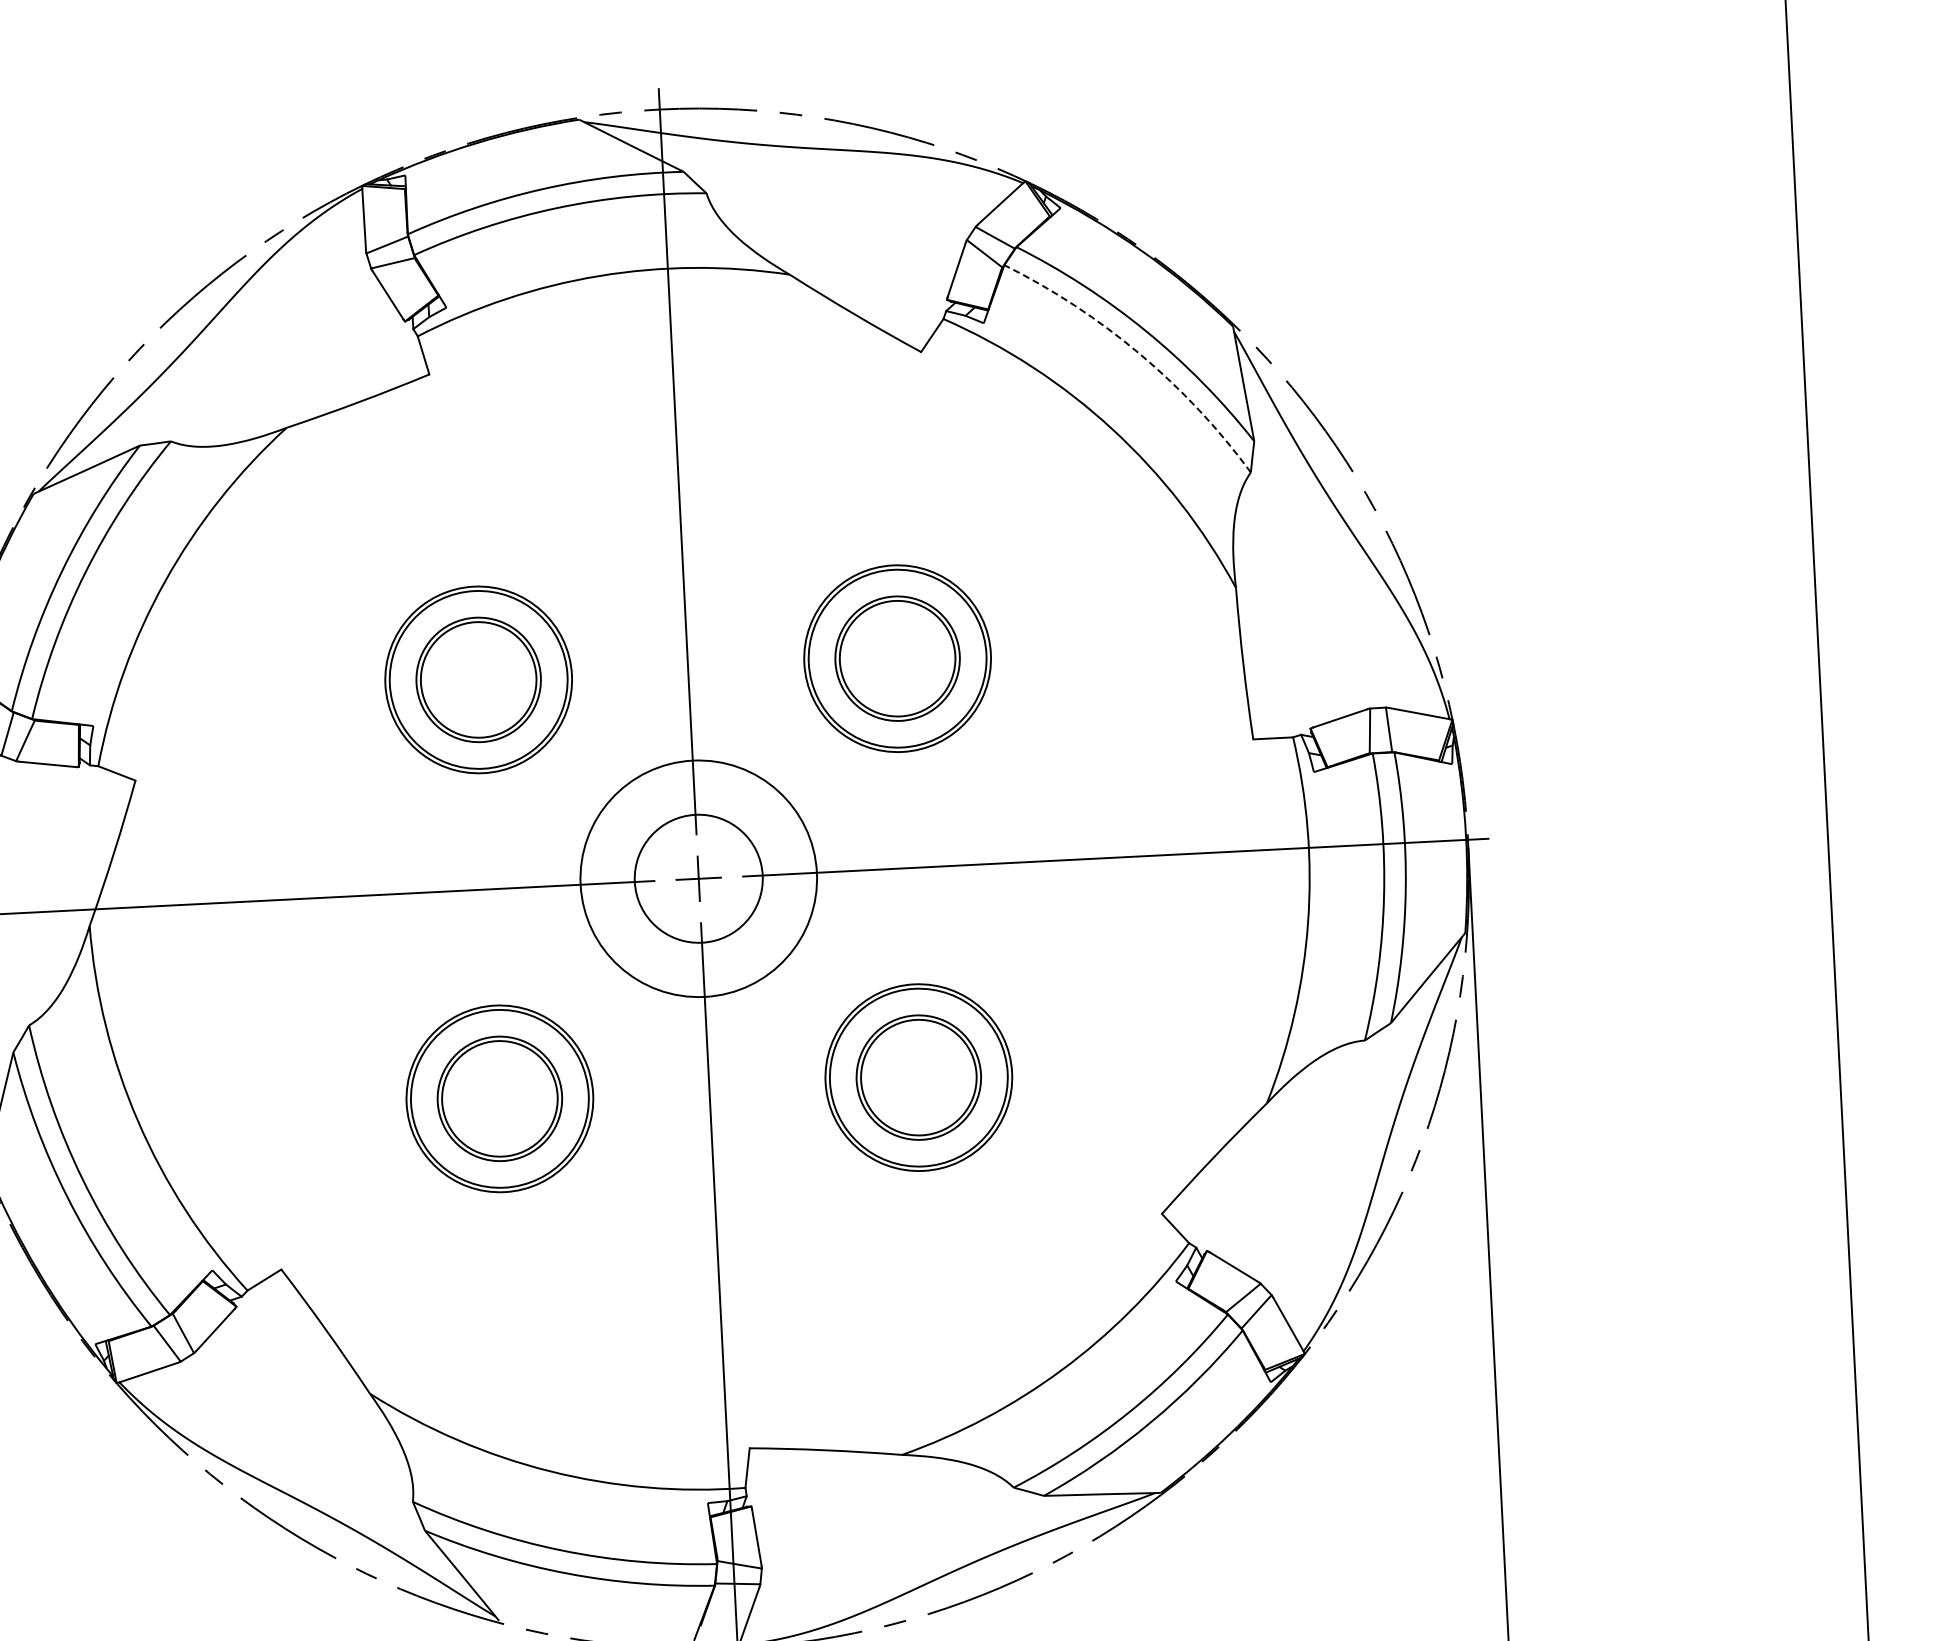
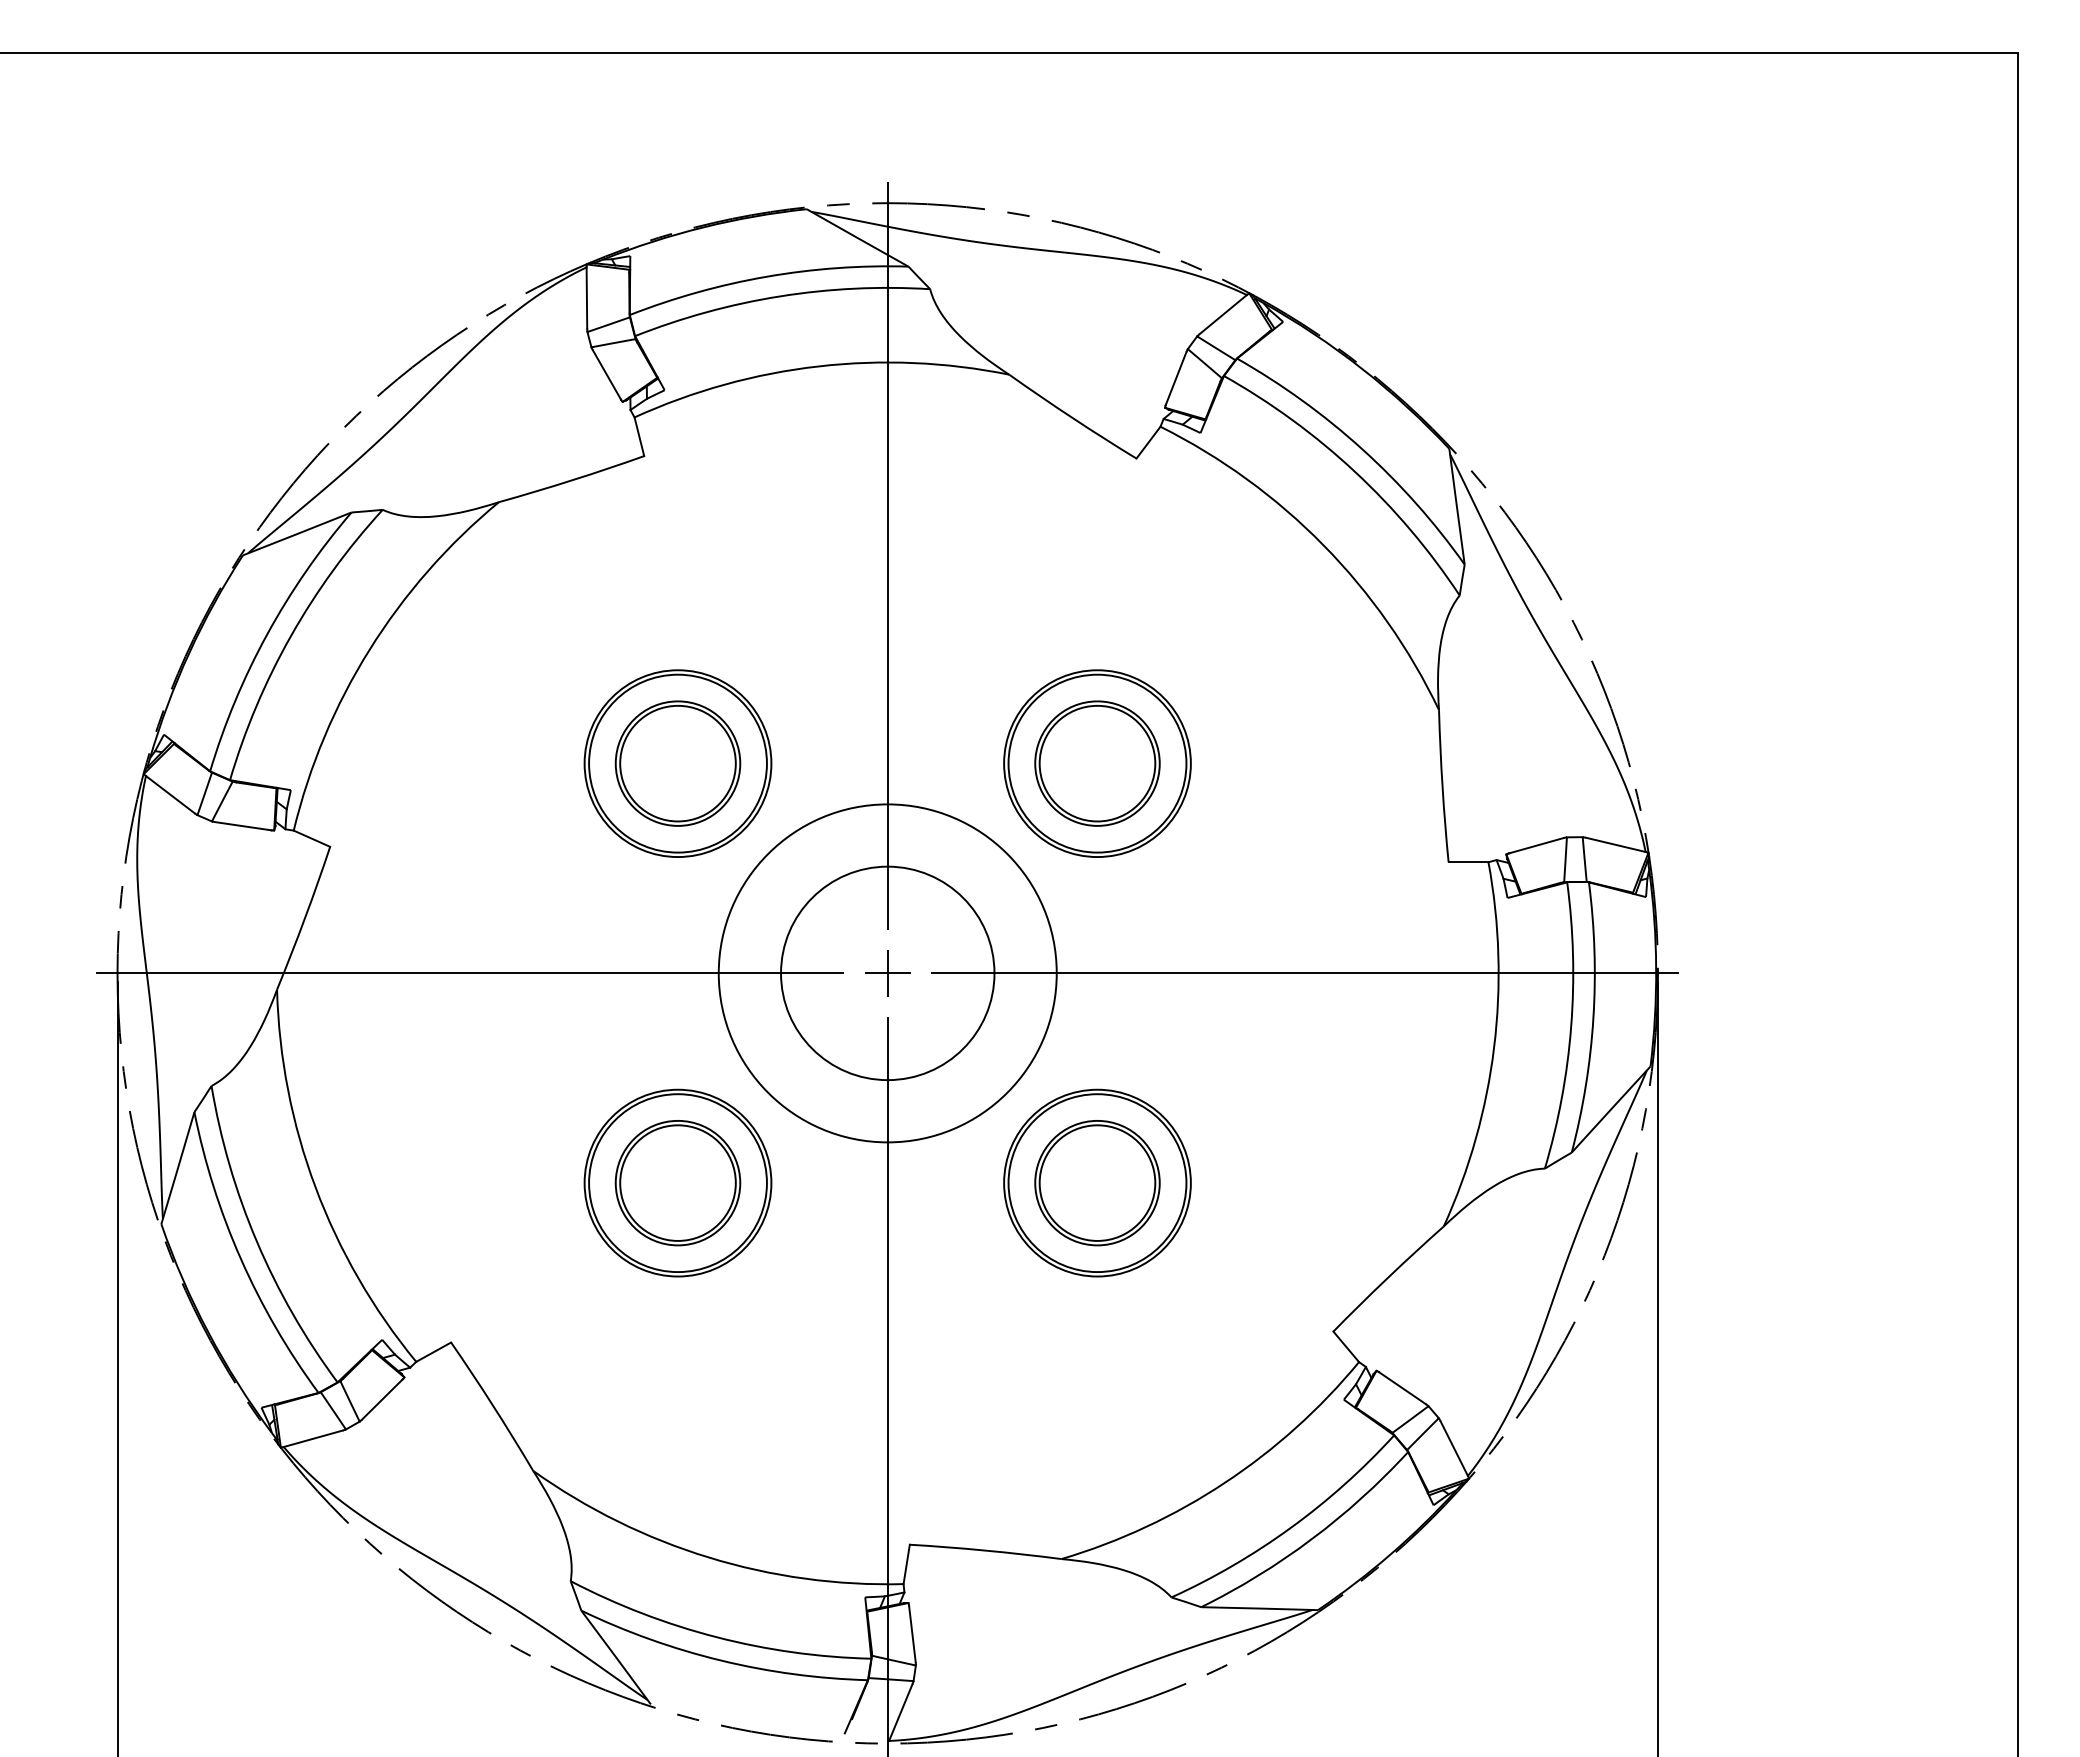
arc: (1139, 353) -> (1354, 471), dashed -> solid
circle: (698, 878) -> (887, 973), size x1.43
circle: (698, 878) -> (887, 973), size x1.67

